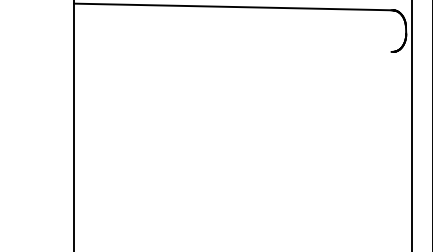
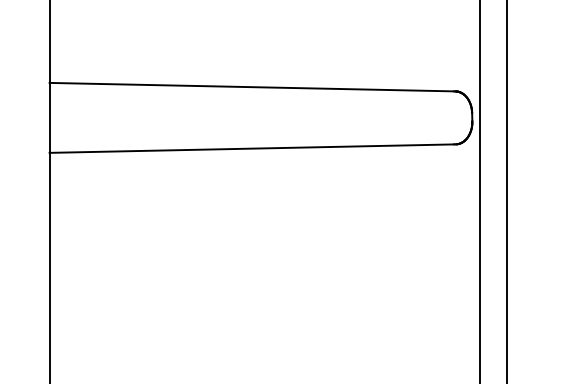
line: (232, 55) -> (251, 148), added

